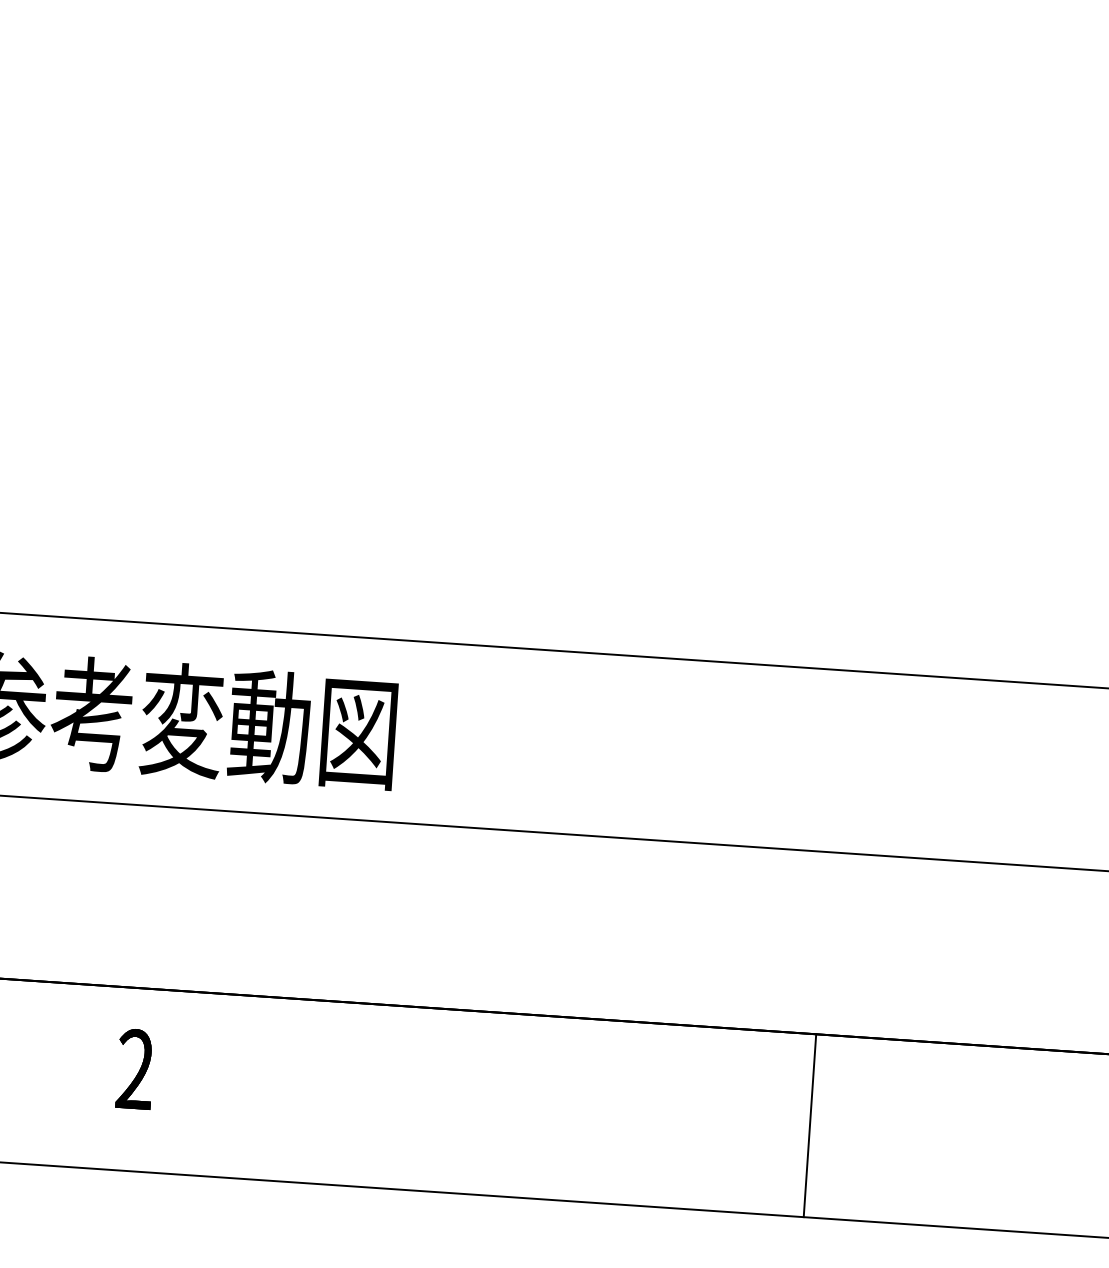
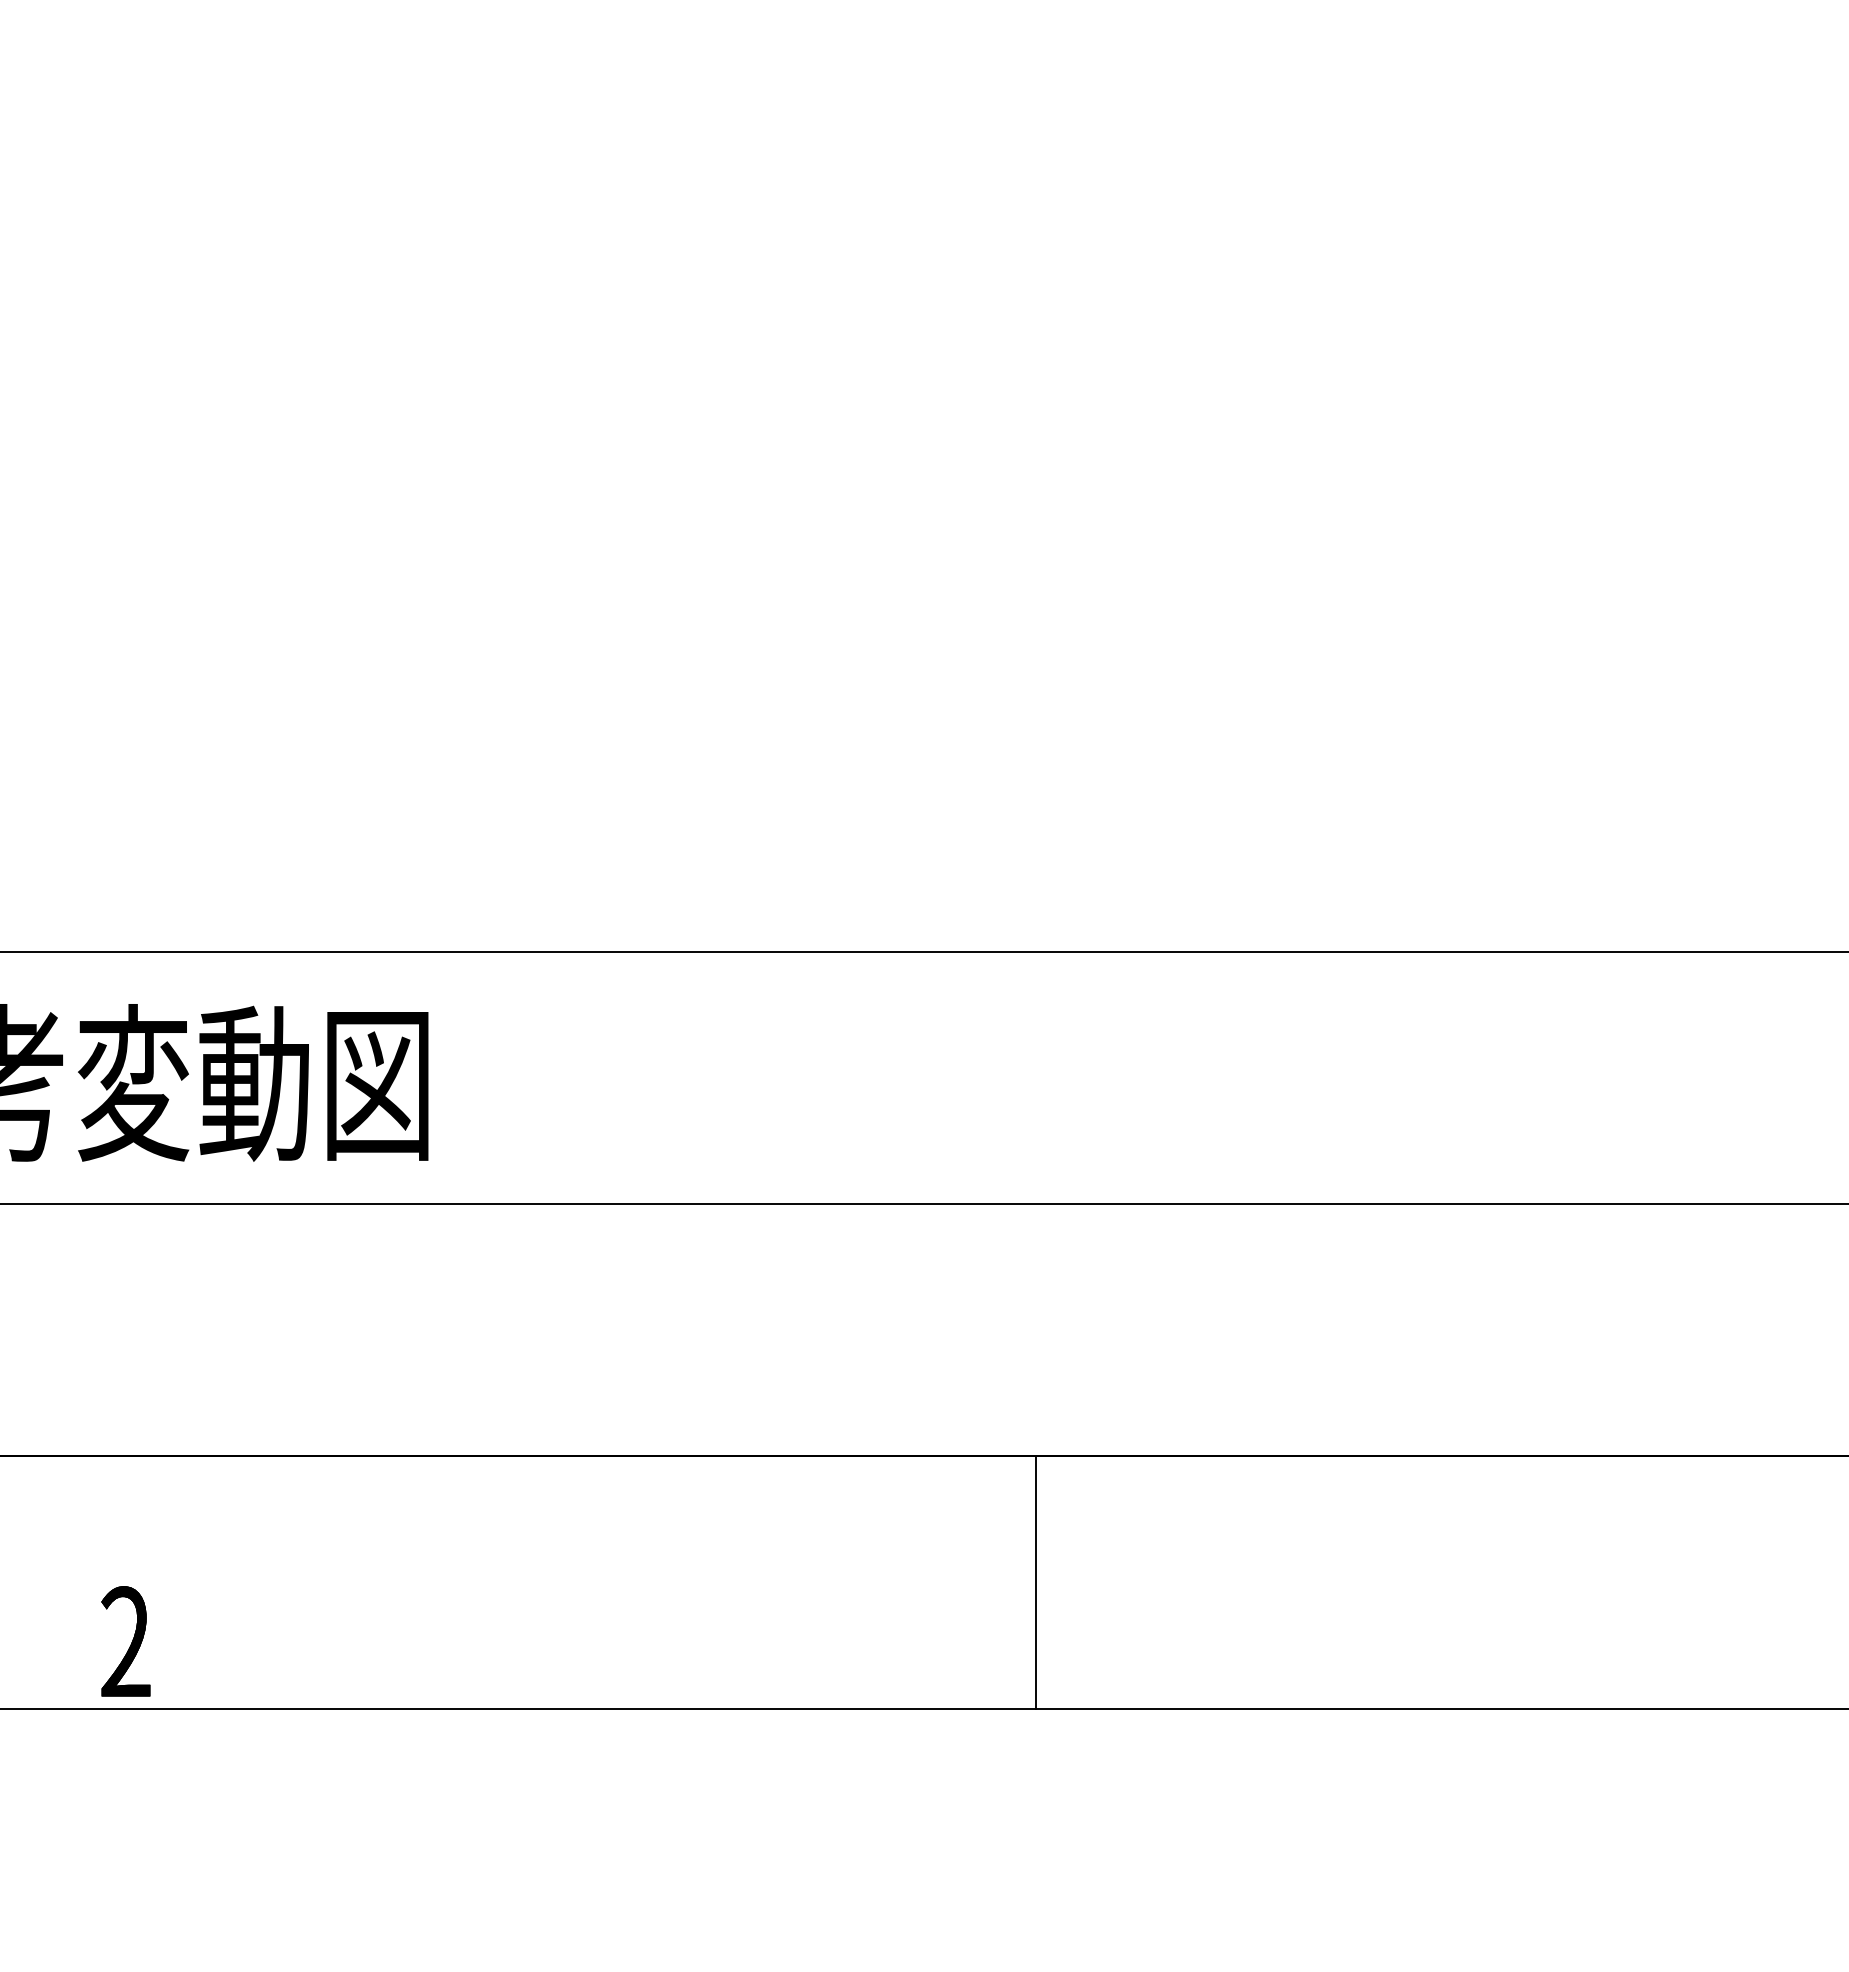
text: (135, 1069) -> (125, 1641), moved

